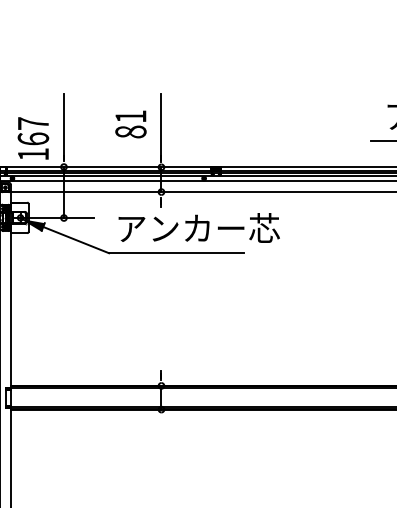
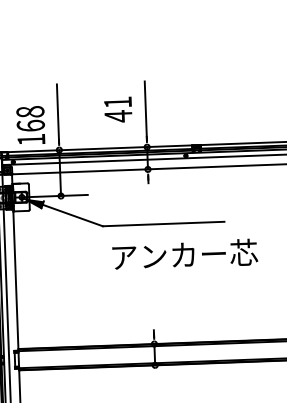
text: (33, 123) -> (30, 111), 167 -> 168
text: (130, 132) -> (118, 116), 81 -> 41
text: (198, 227) -> (184, 254), moved

